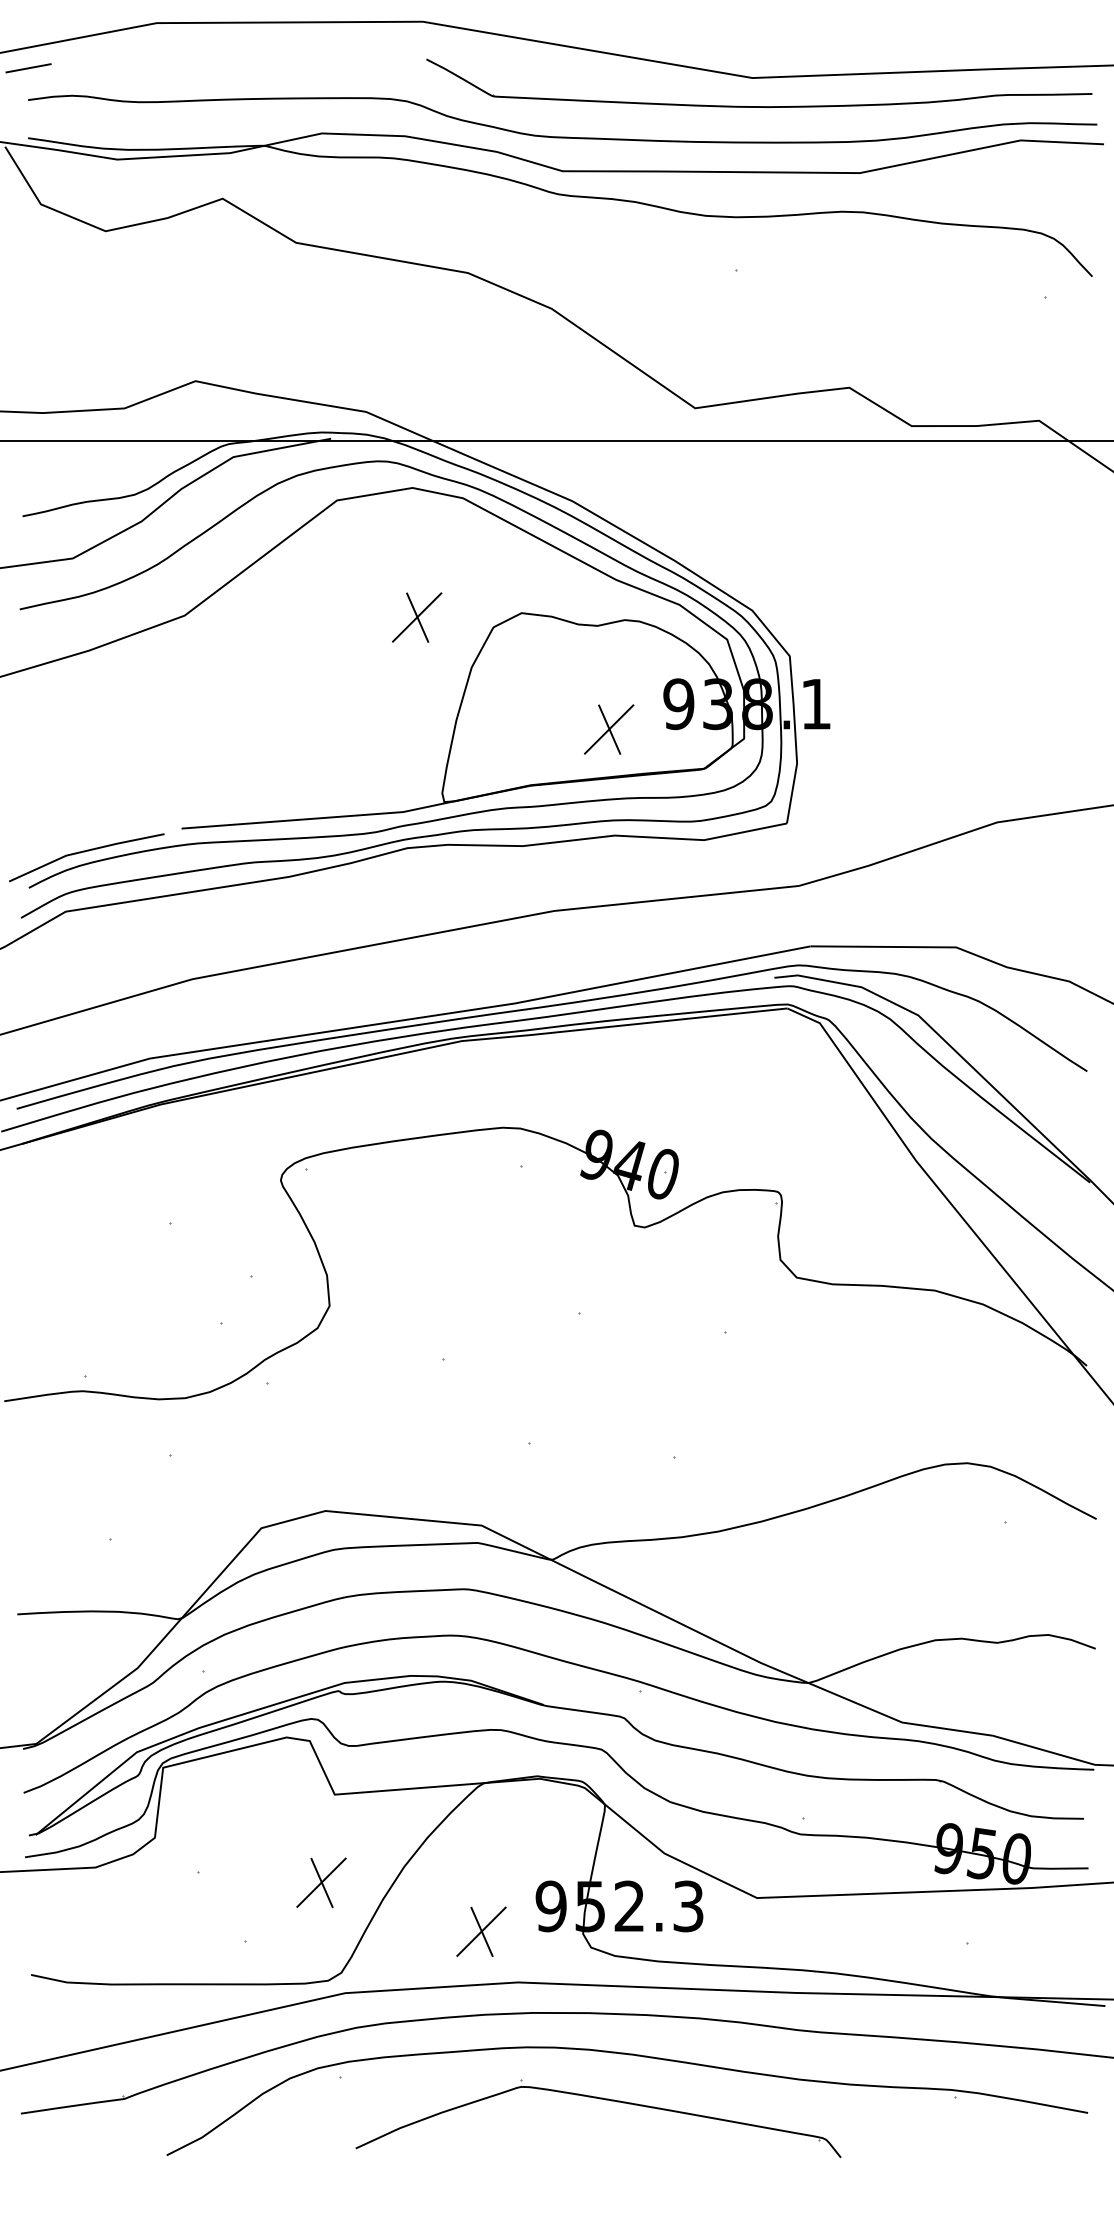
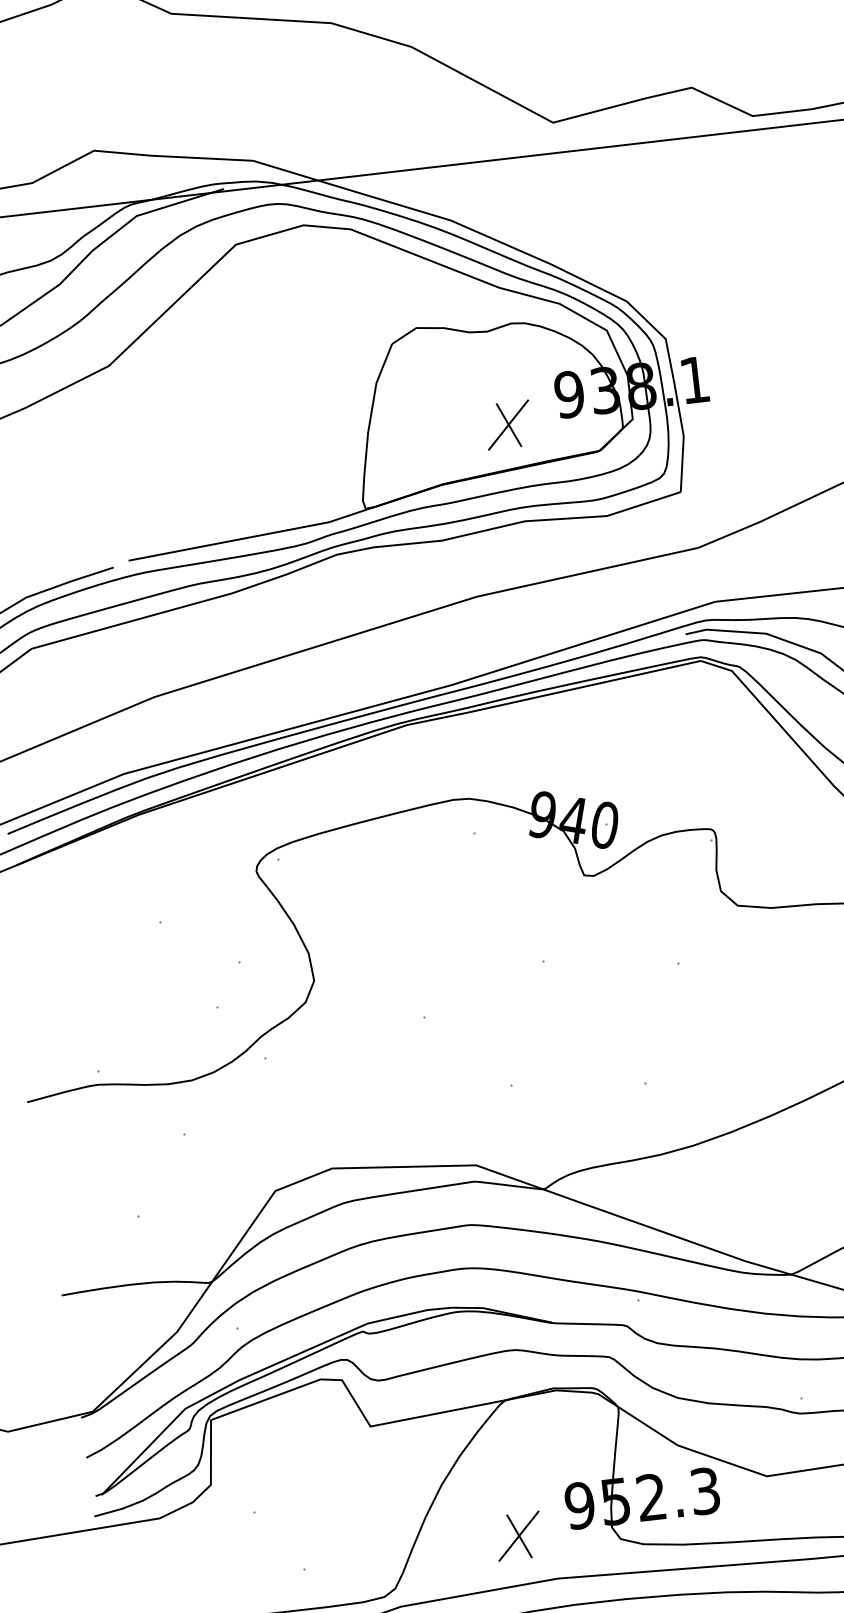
part: (417, 617) -> (321, 343), removed
part: (321, 1882) -> (367, 1508), removed

